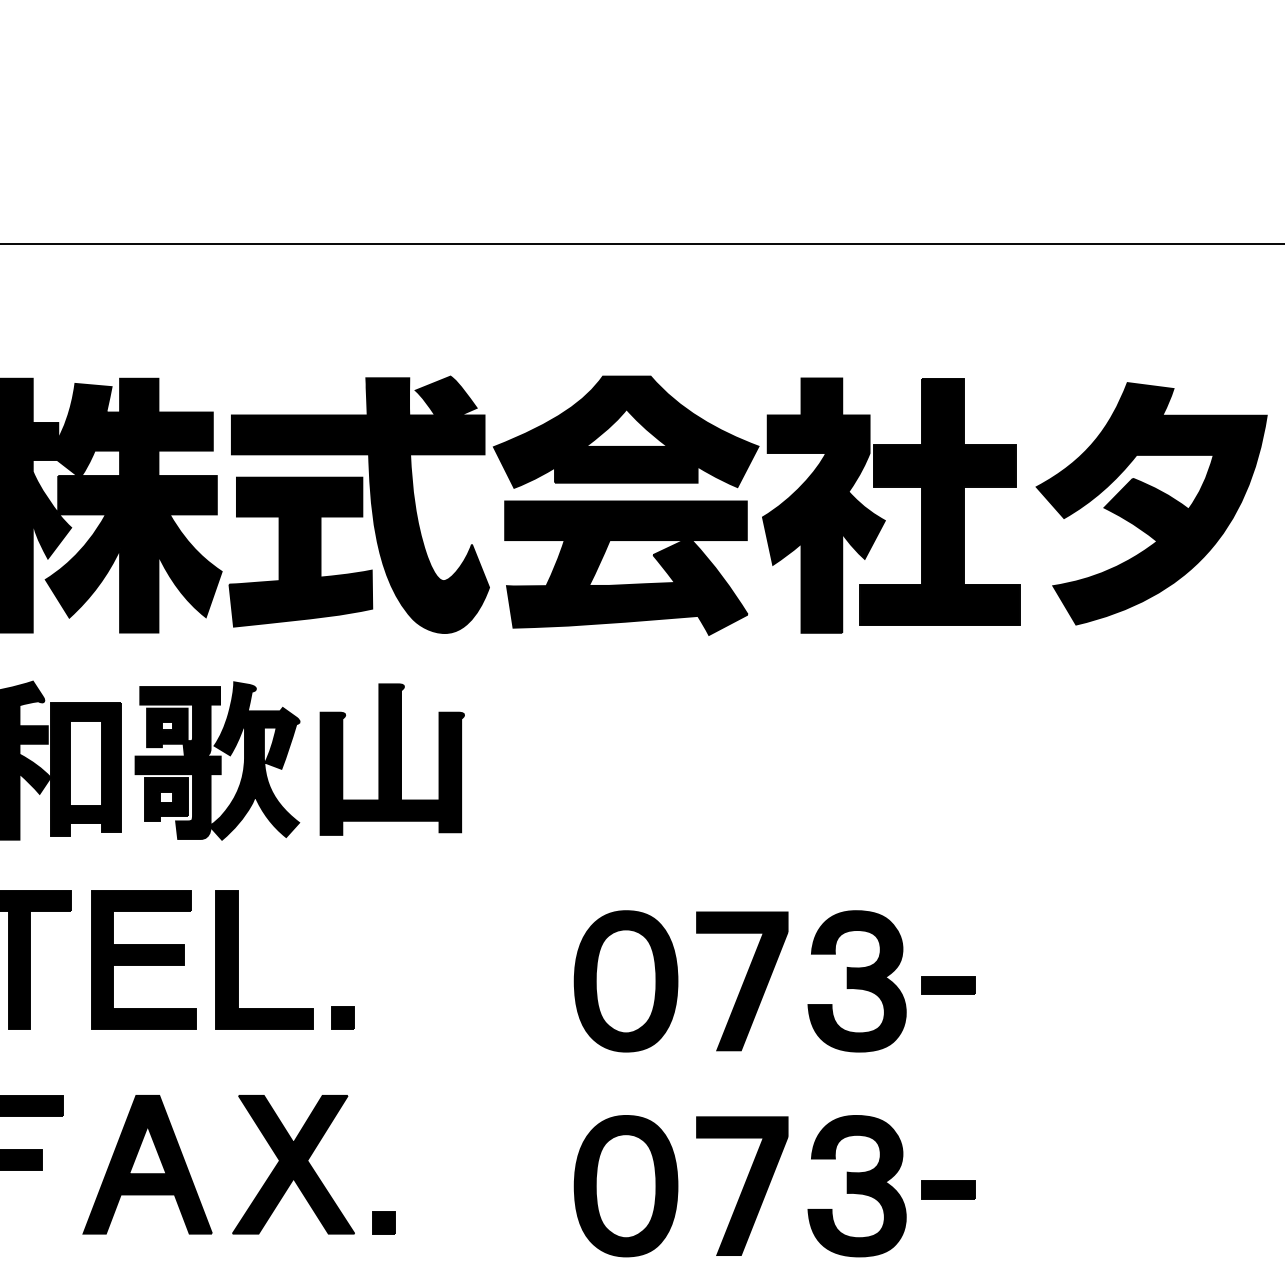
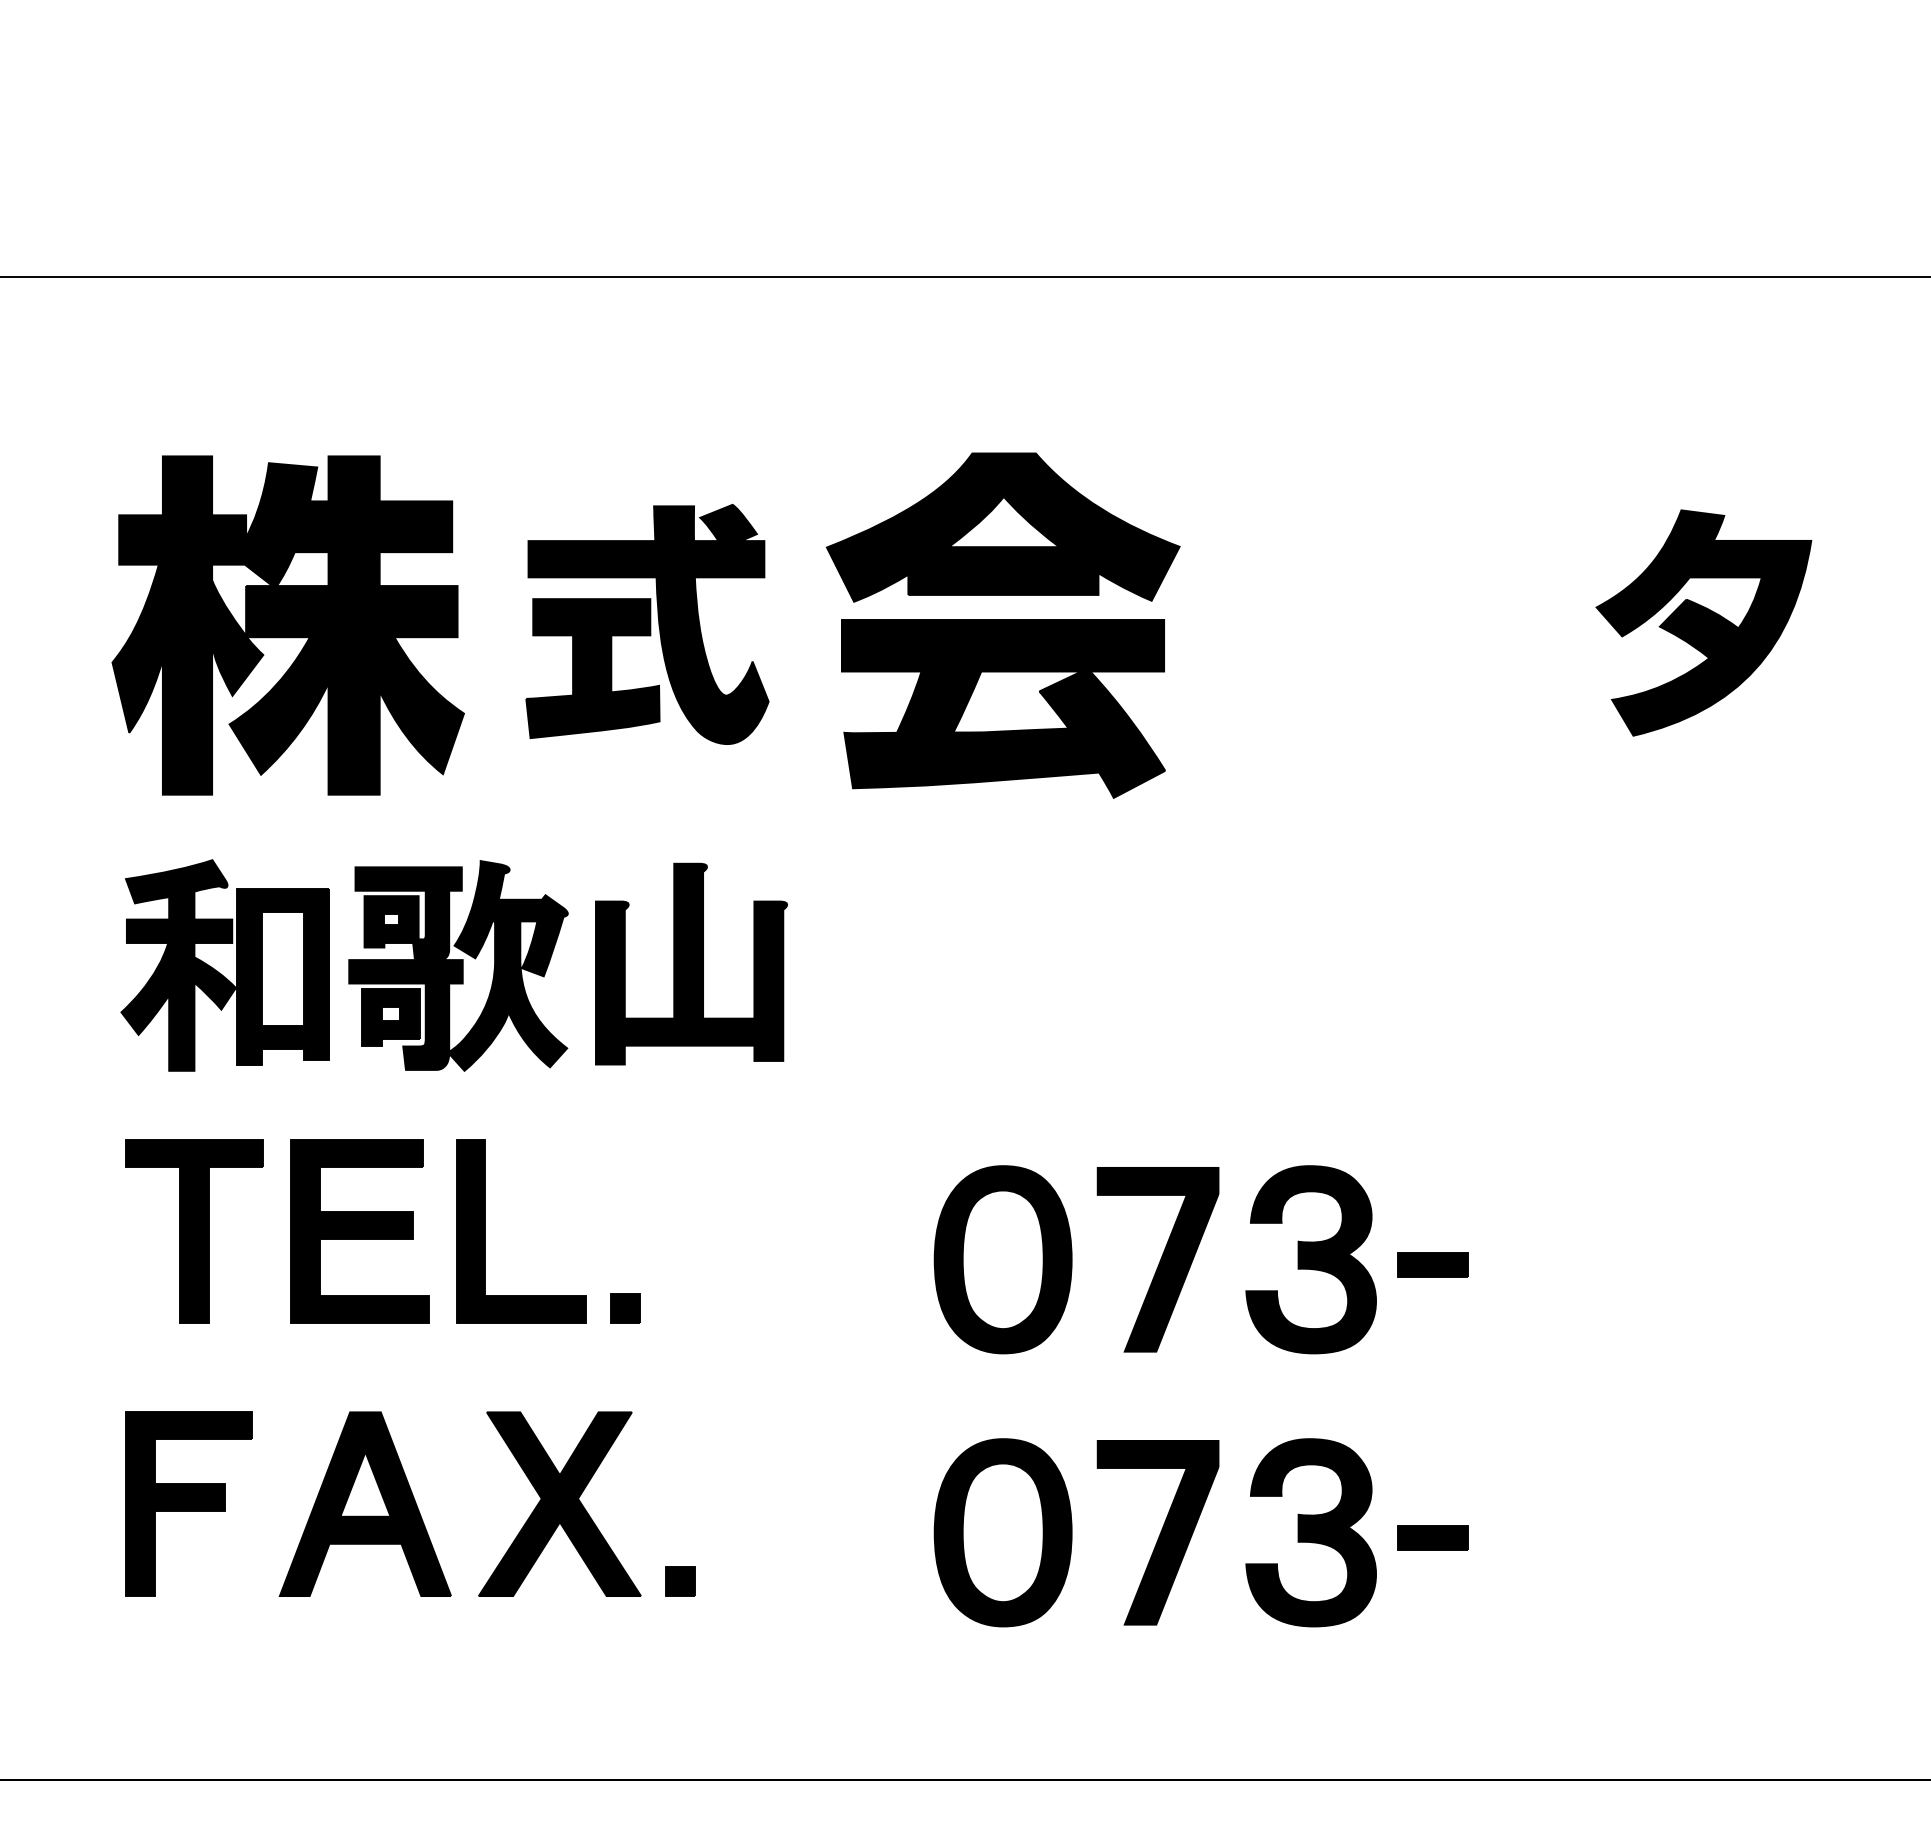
part: (1151, 503) -> (1703, 622), size x0.7
part: (359, 504) -> (647, 624), size x0.7
part: (883, 519) -> (1346, 643), removed

